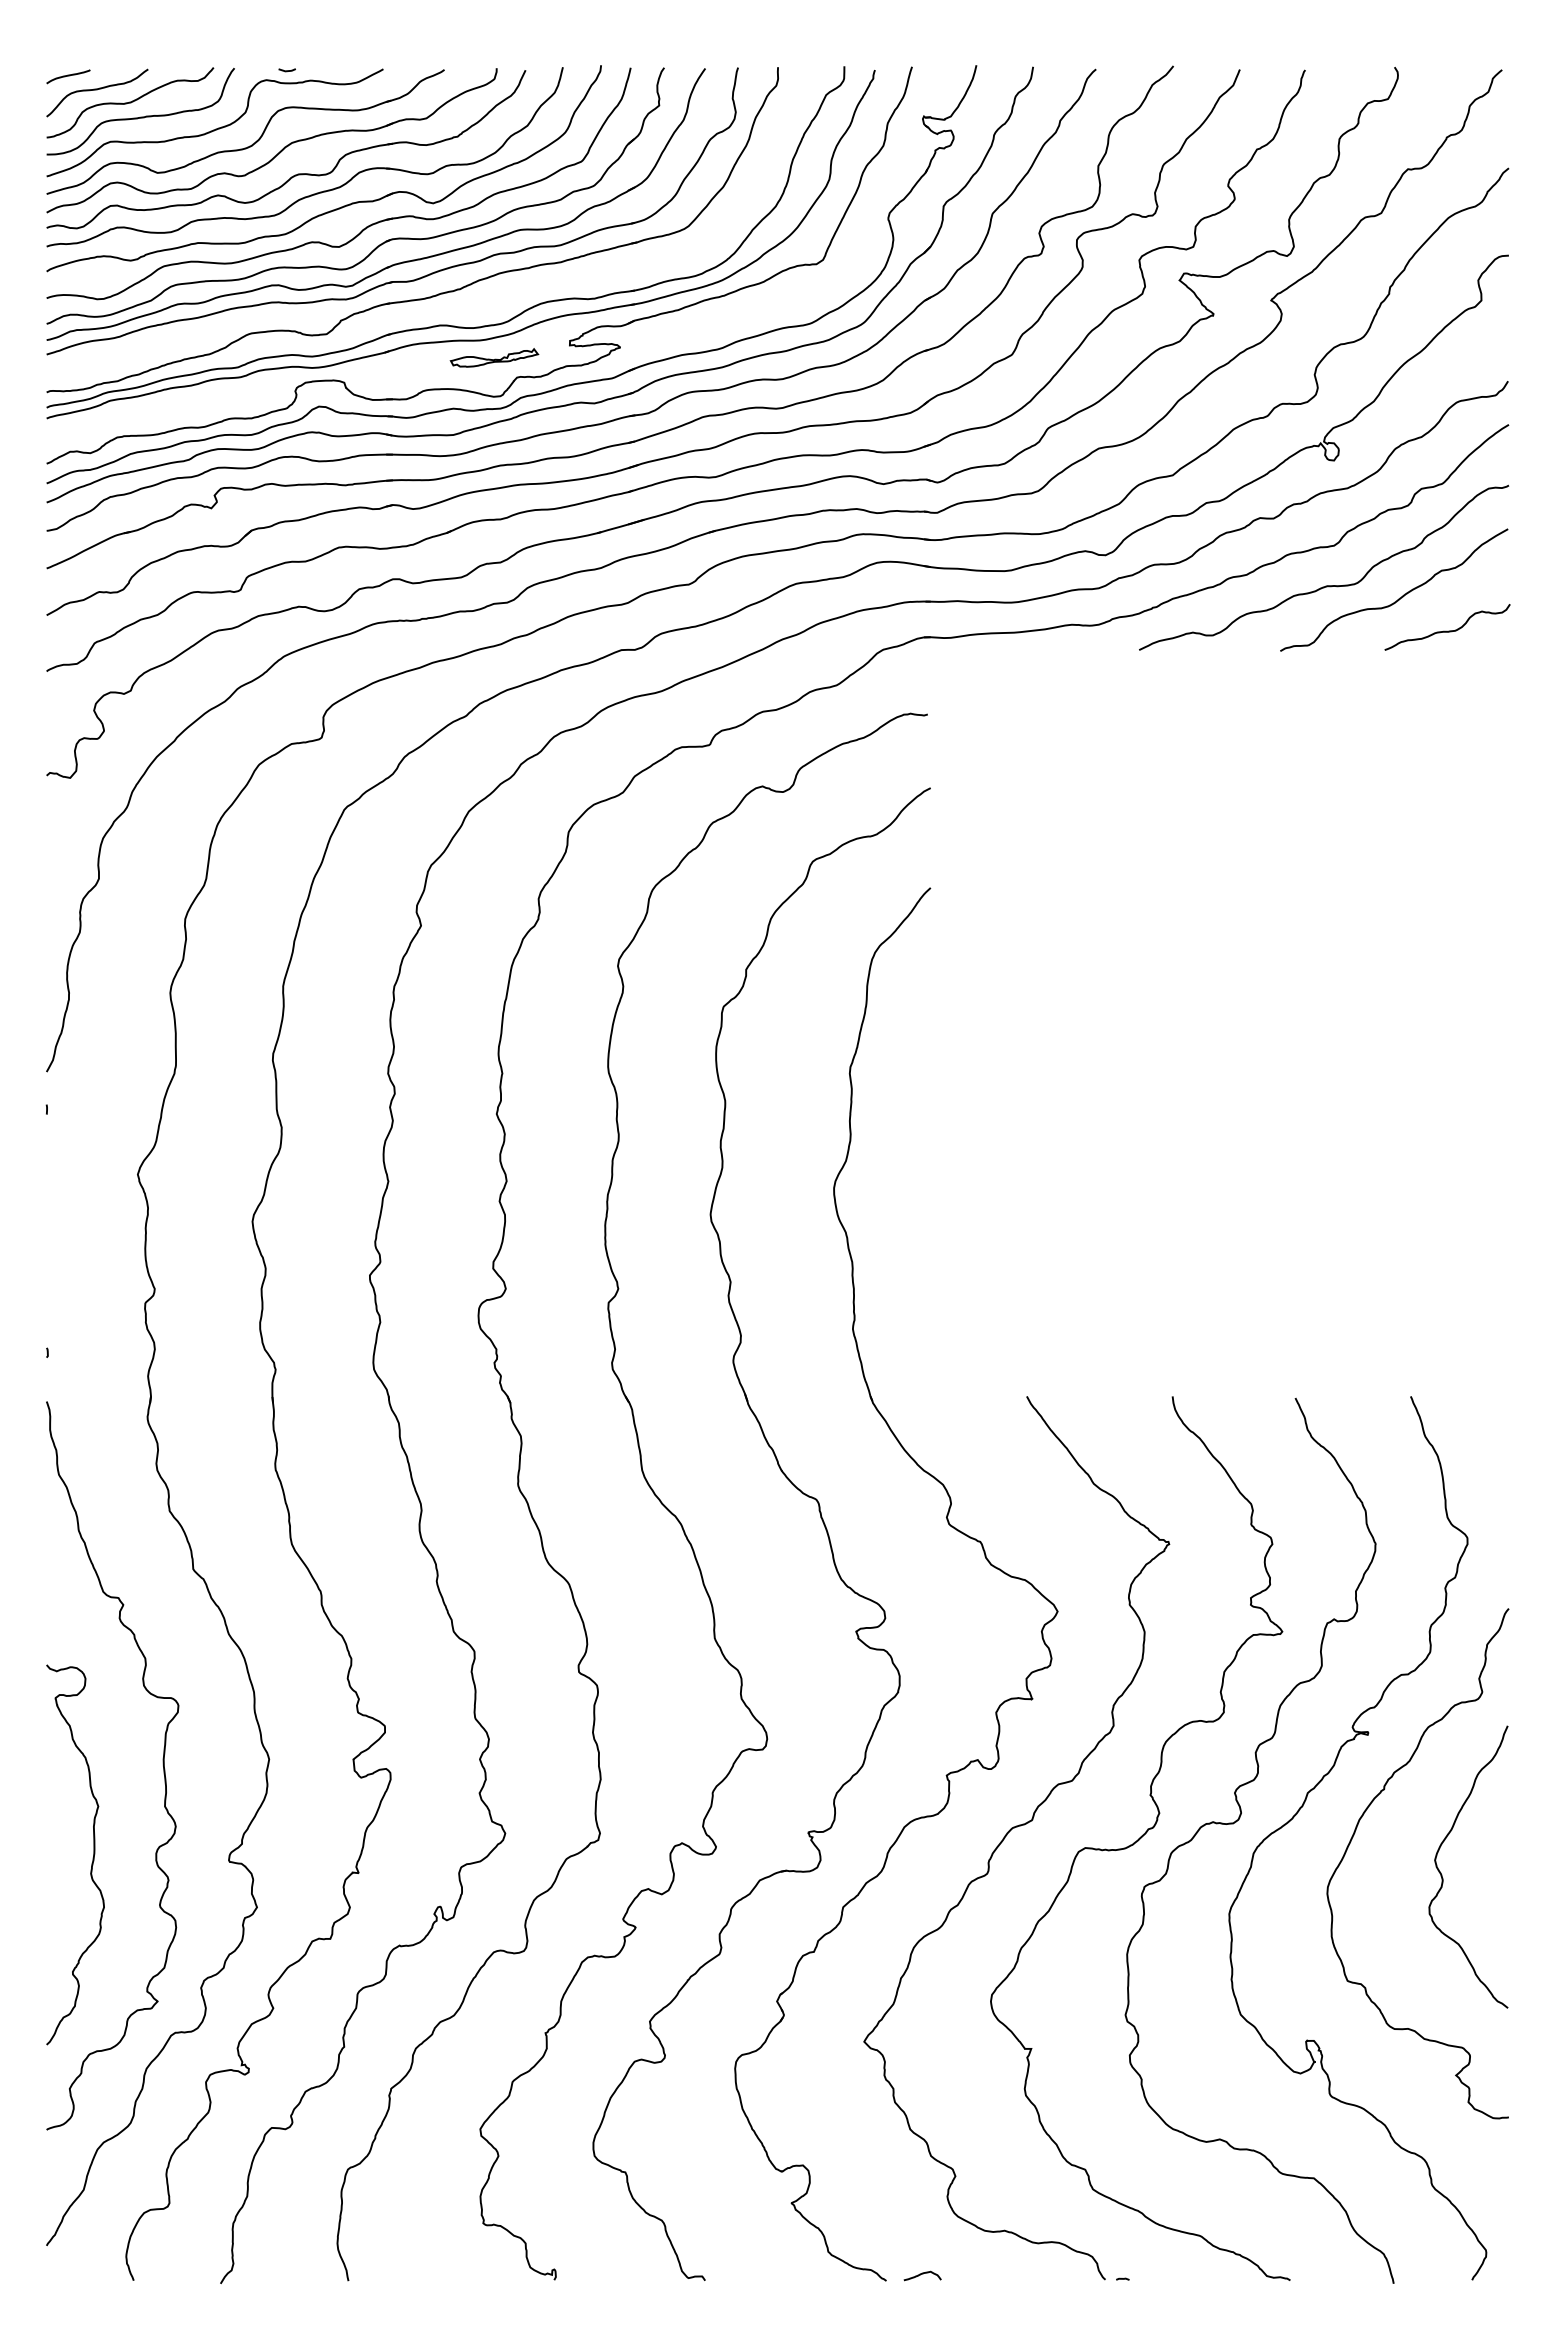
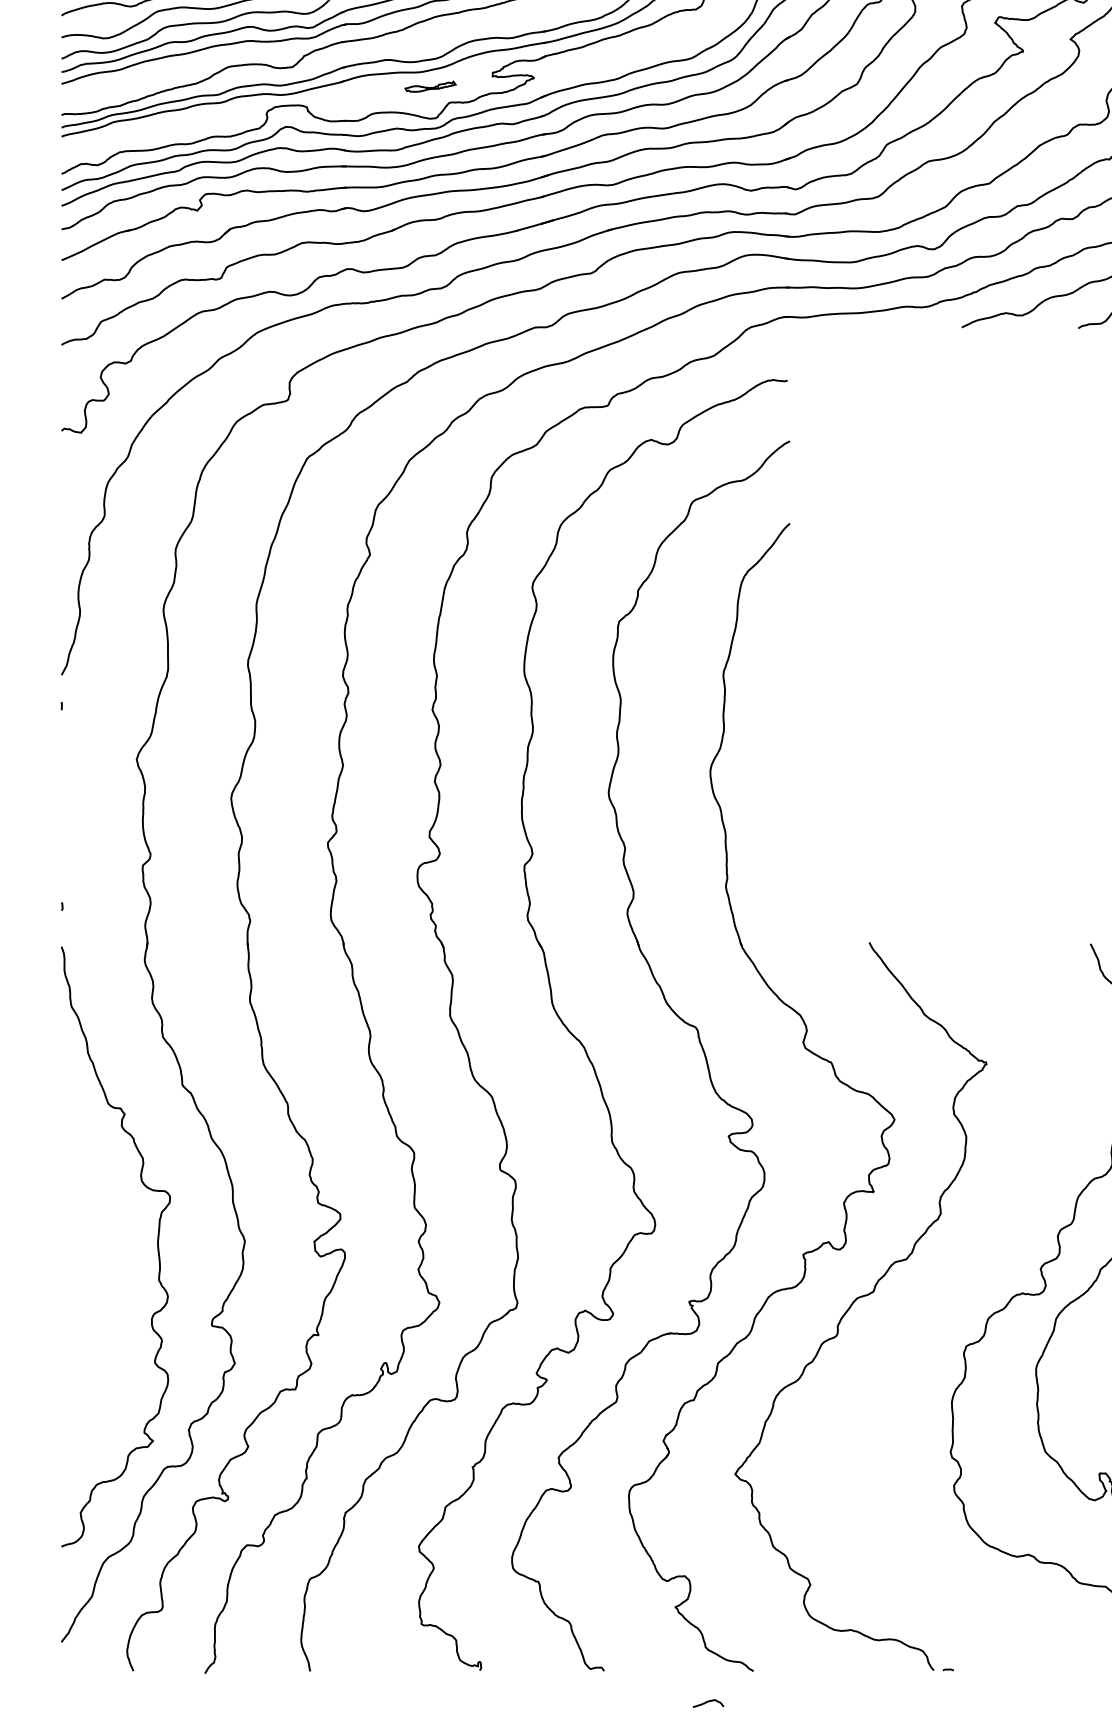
part: (494, 357) -> (430, 86), size x0.7
curve: (1140, 1838) -> (962, 1306), removed
curve: (92, 1857) -> (99, 1322), removed
curve: (922, 2274) -> (708, 1702), moved

